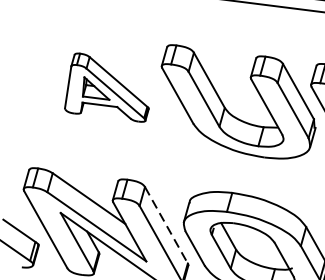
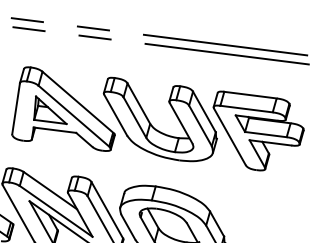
part: (106, 86) -> (63, 108), size x1.67
line: (166, 225) -> (107, 210), dashed -> solid

